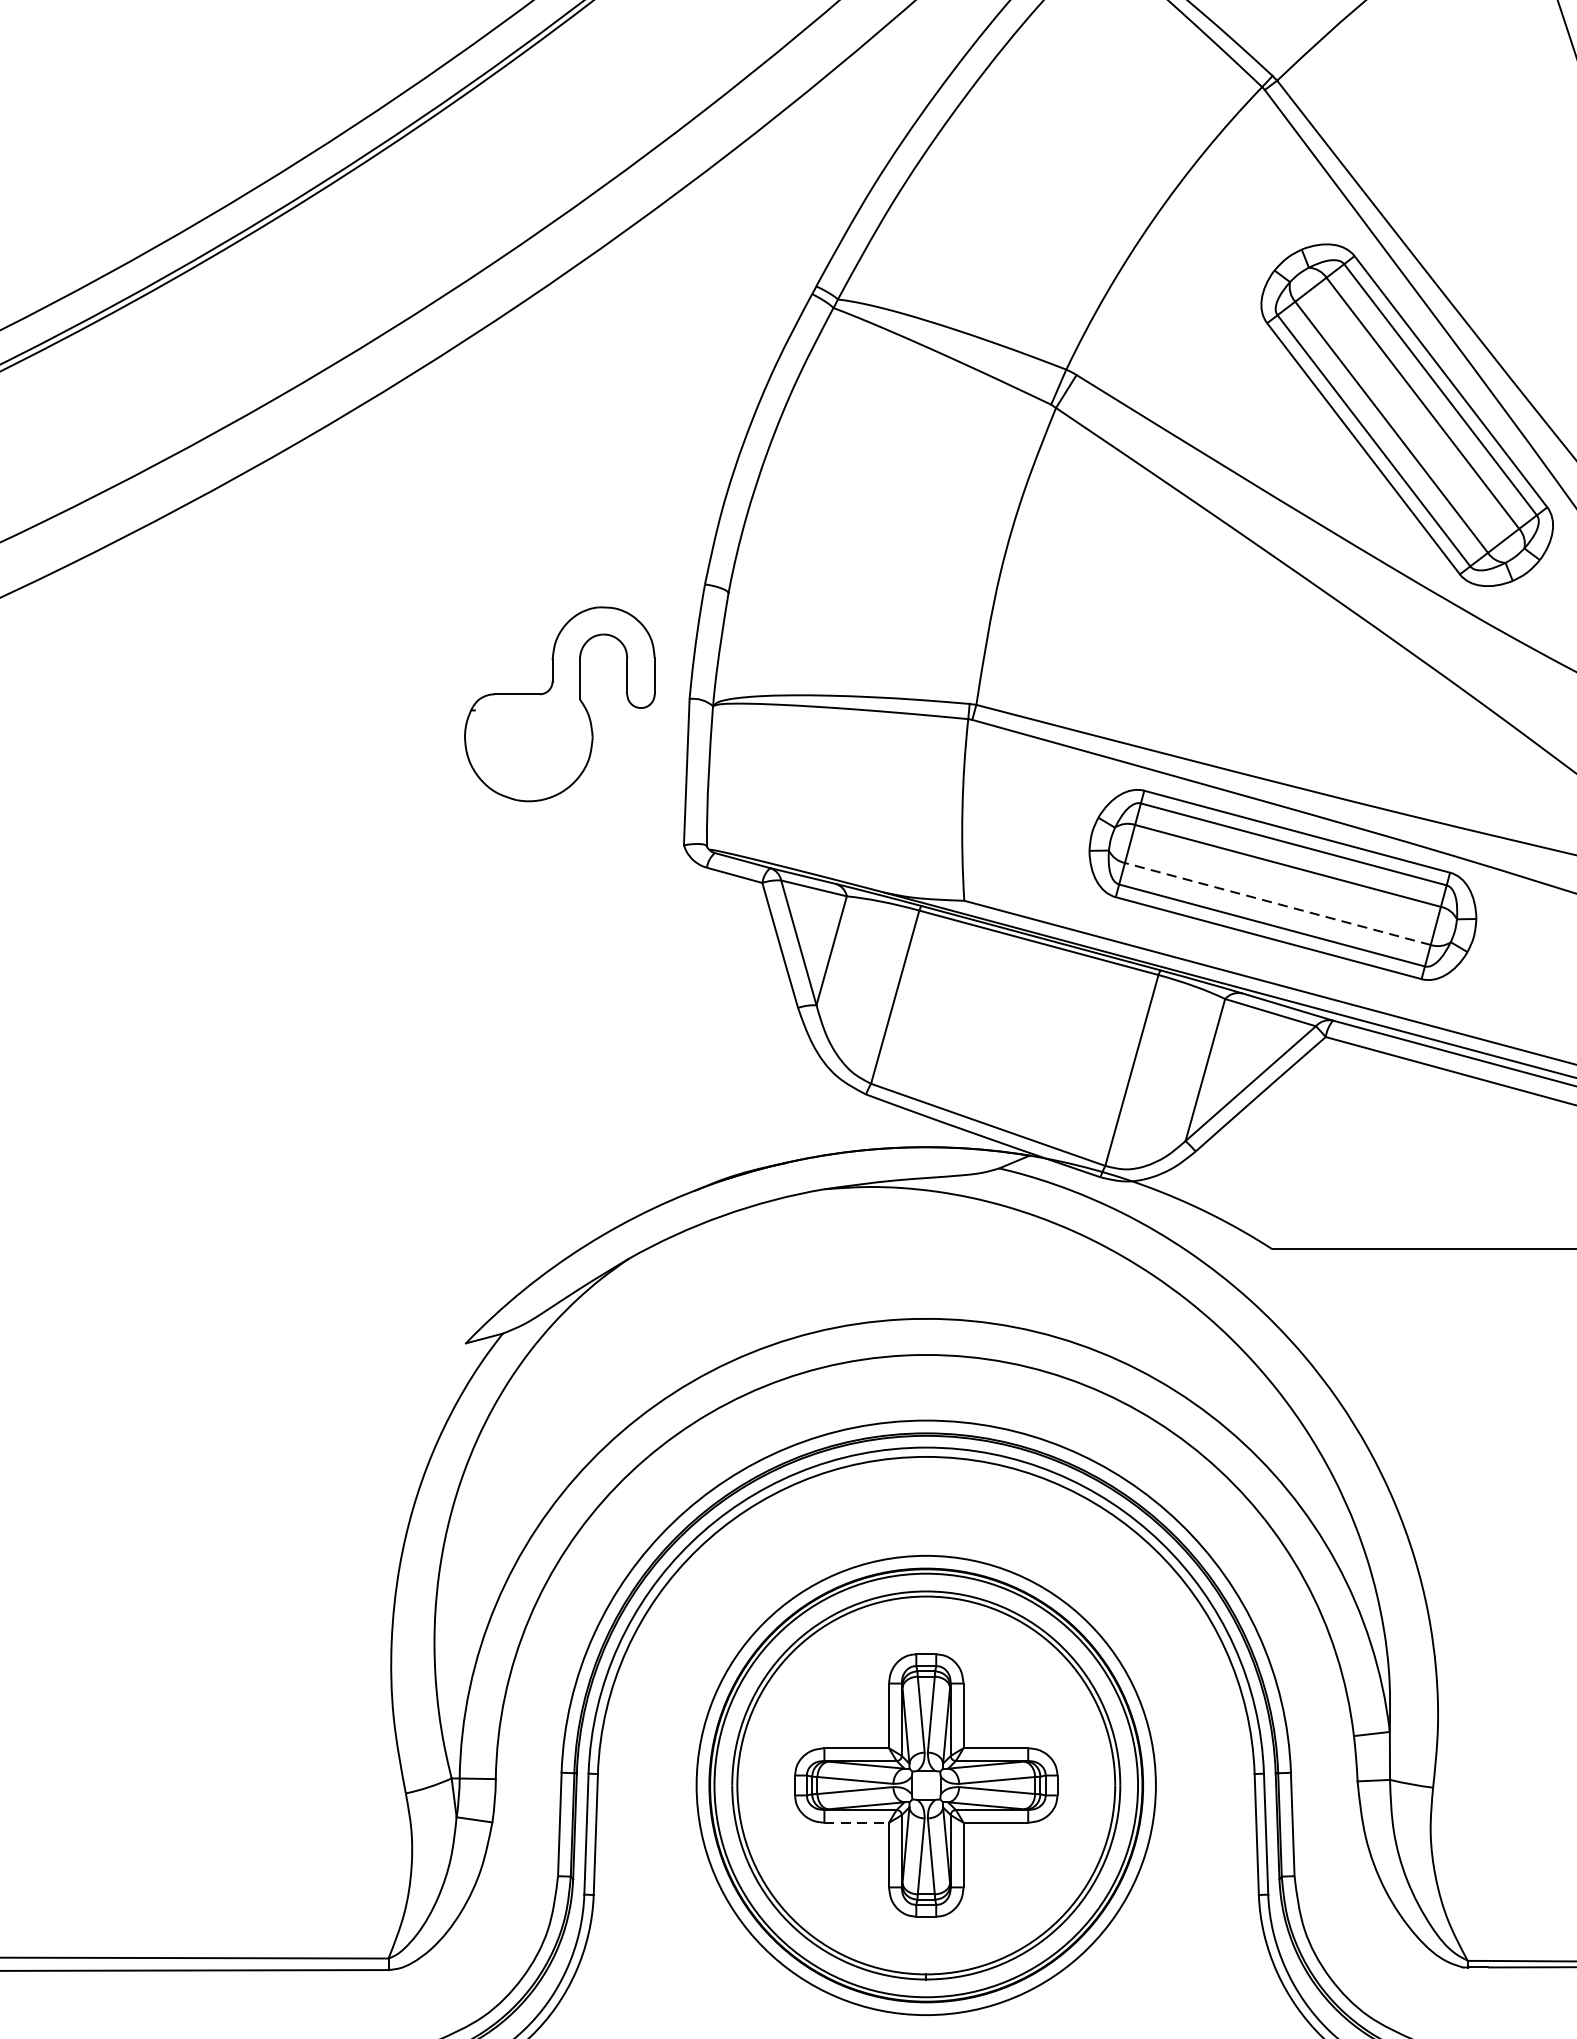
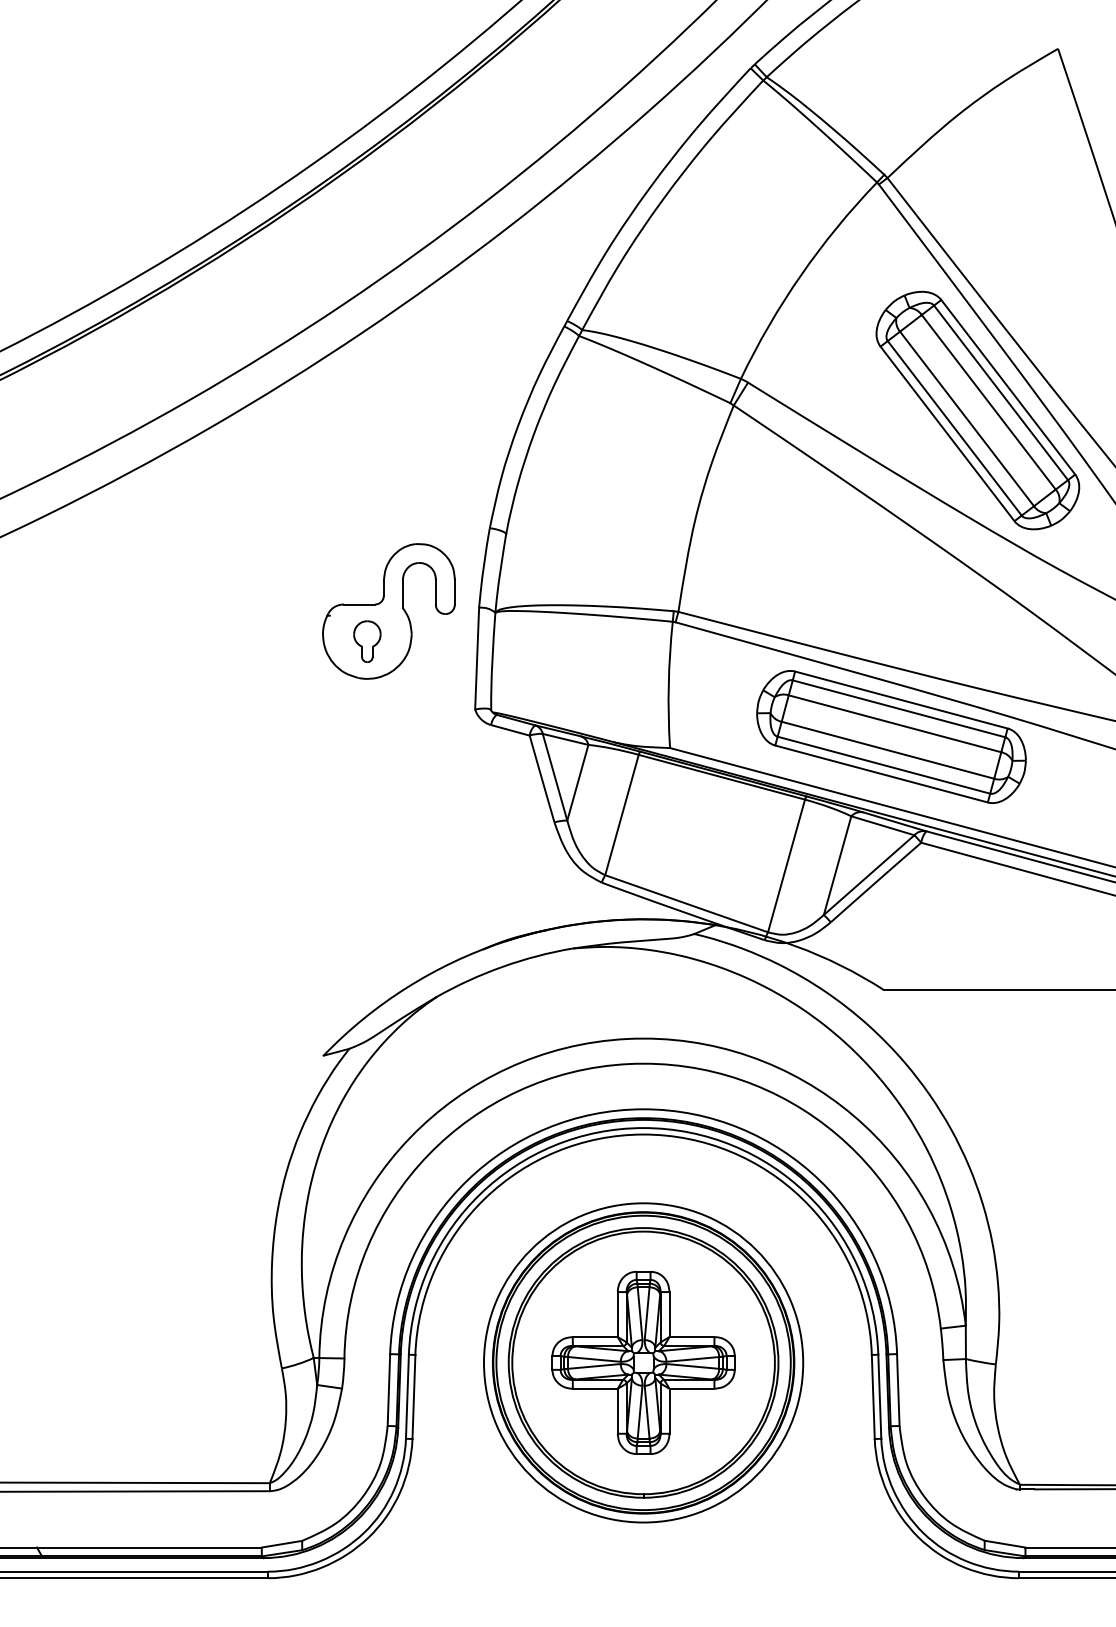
part: (529, 747) -> (367, 641), added
line: (1277, 904) -> (887, 750), dashed -> solid
line: (857, 1822) -> (595, 1388), dashed -> solid

